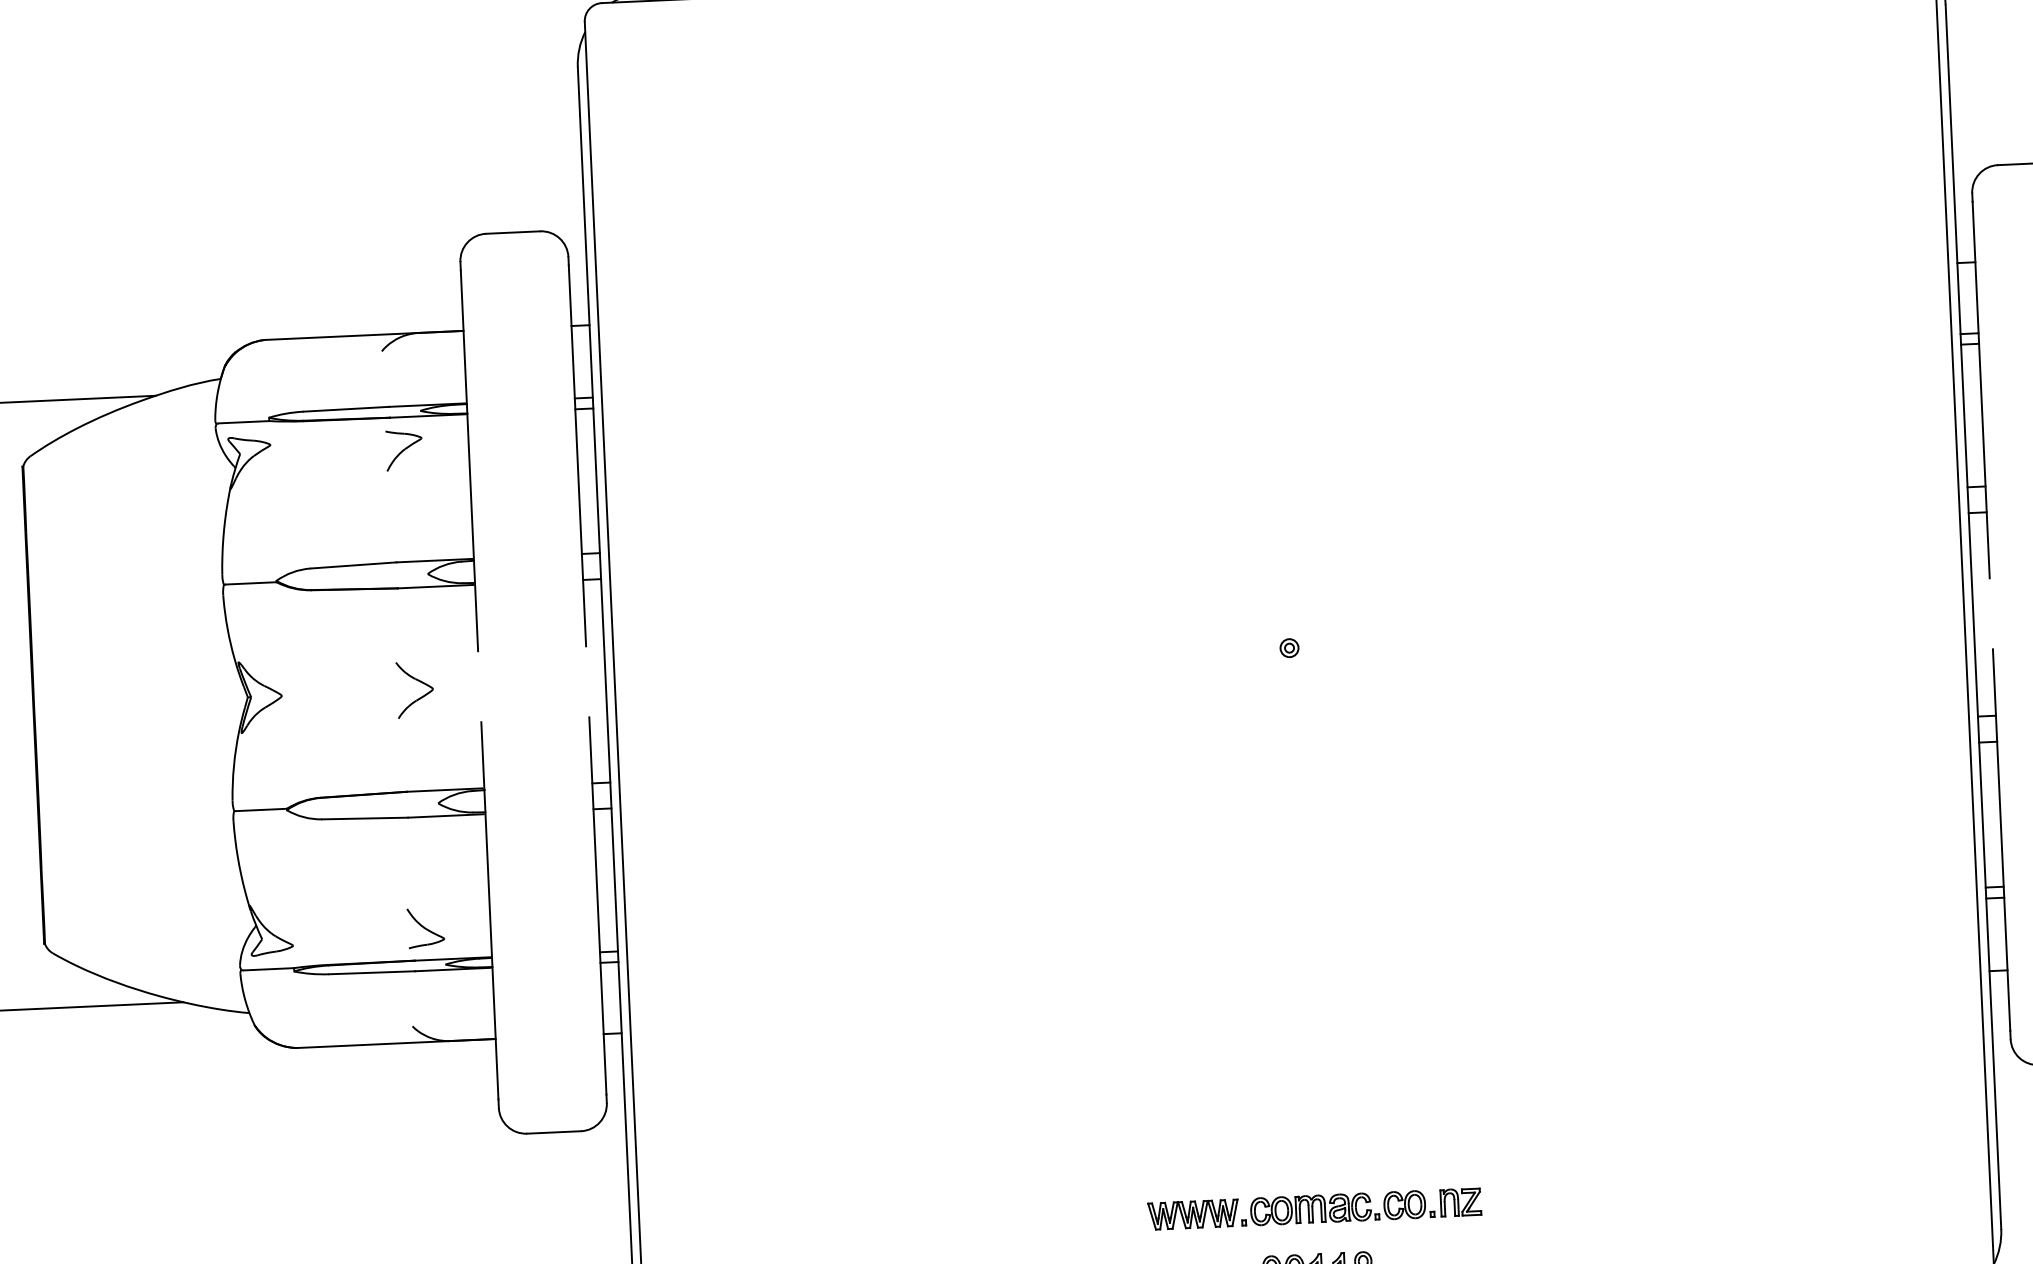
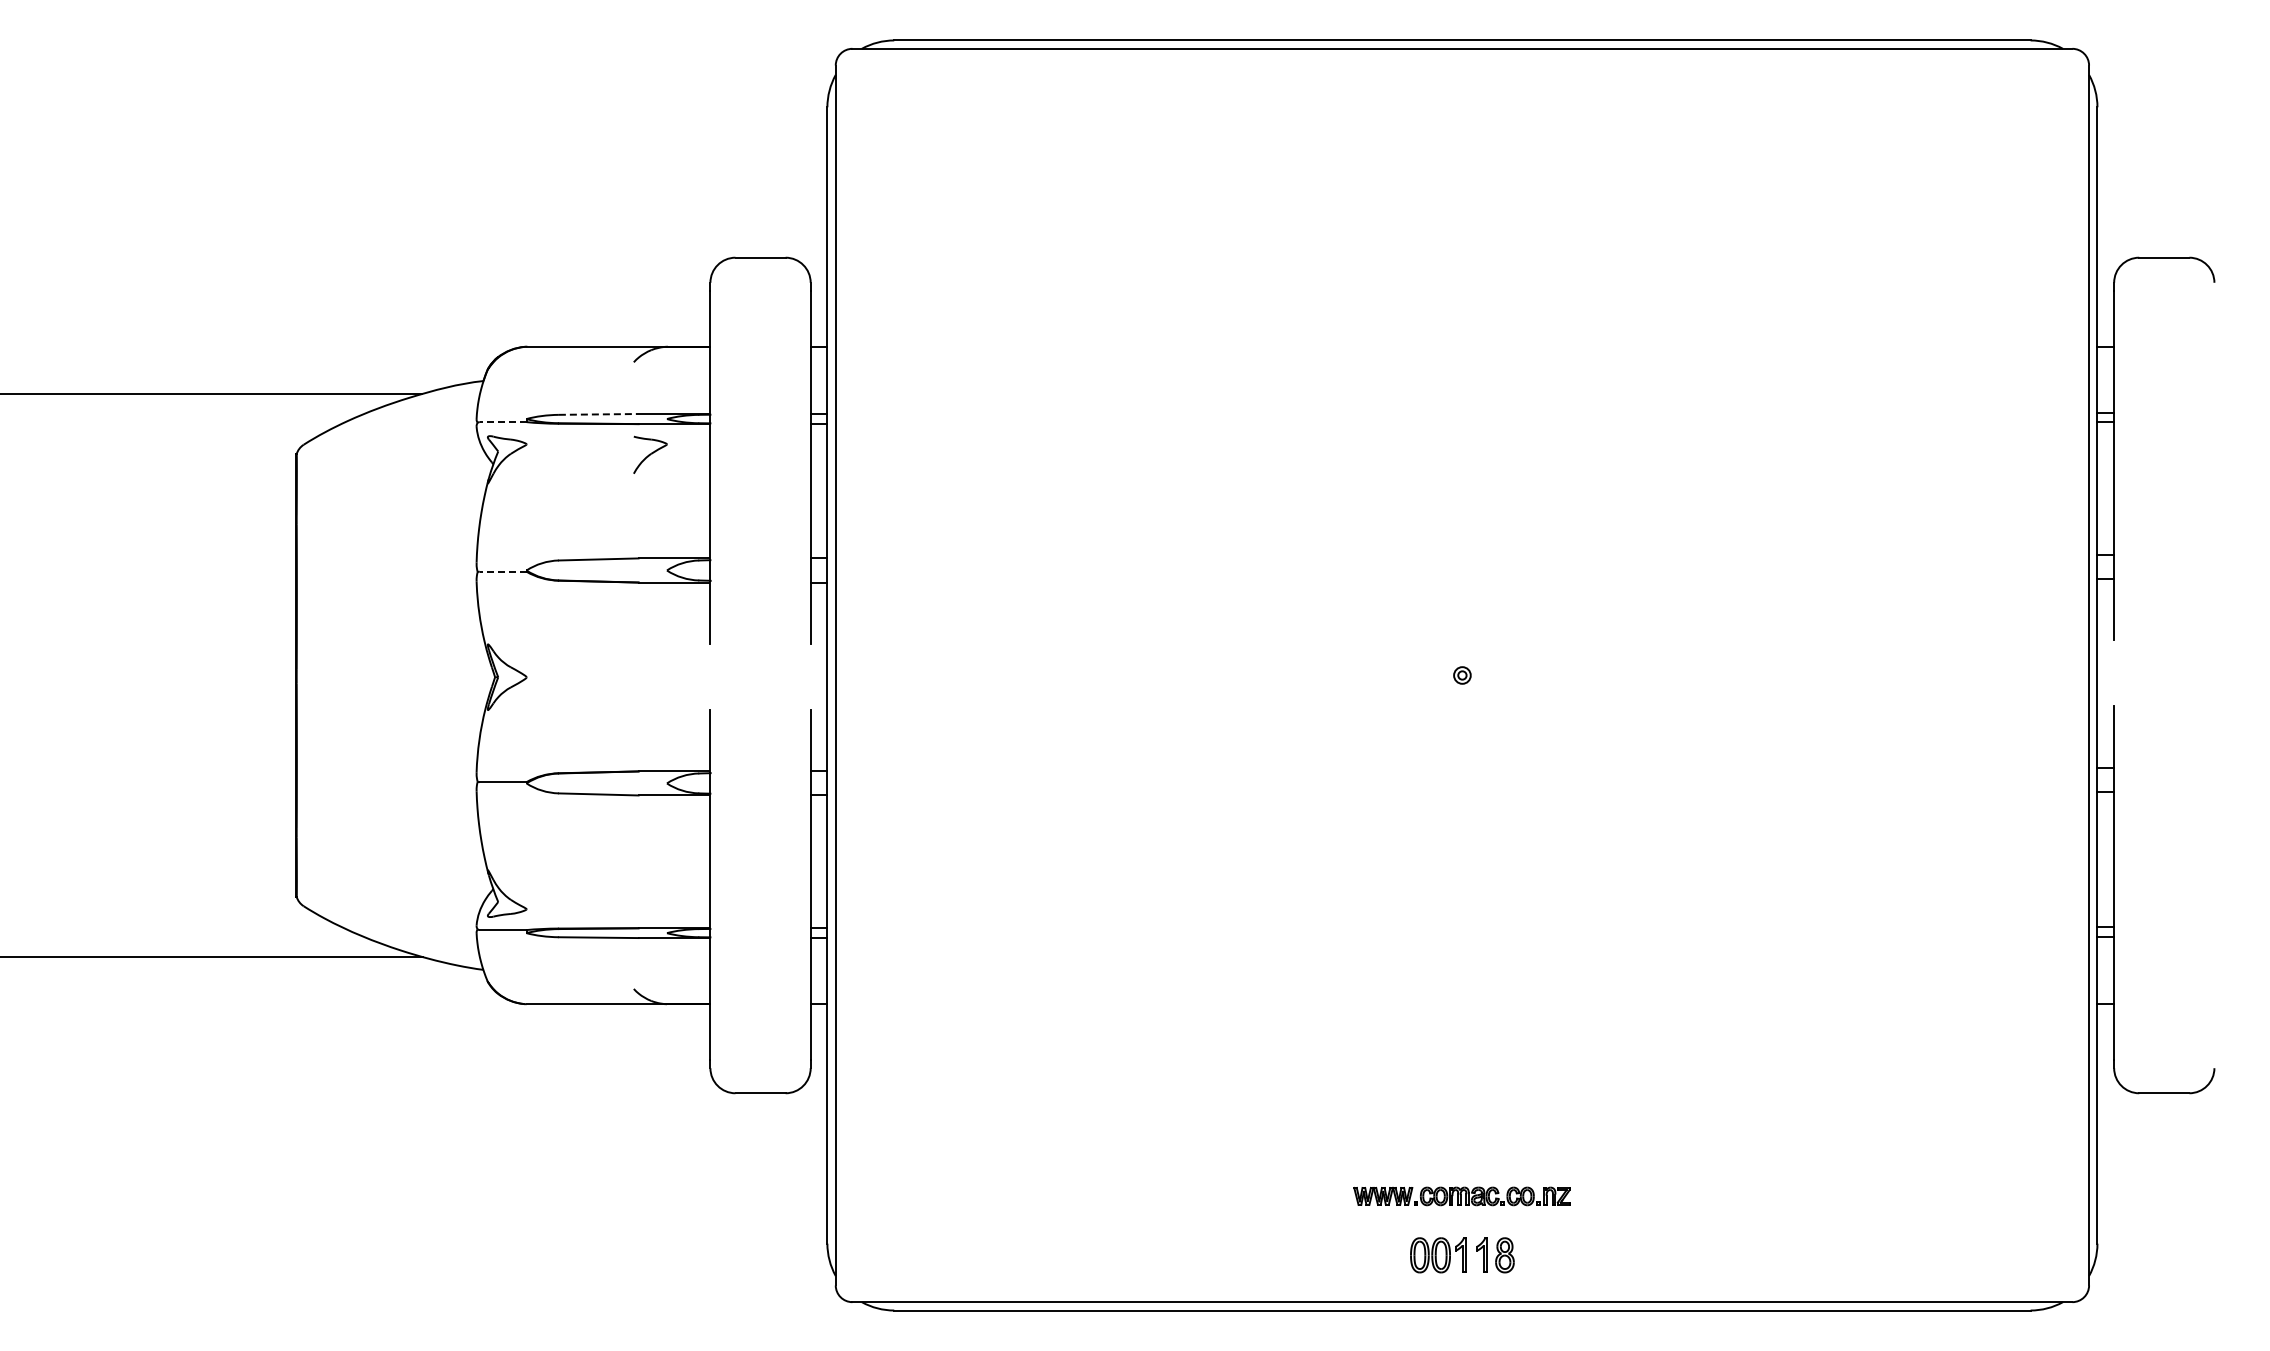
line: (346, 409) -> (598, 414), solid -> dashed
line: (243, 422) -> (502, 422), solid -> dashed
line: (250, 583) -> (502, 571), solid -> dashed
part: (419, 682) -> (654, 670), removed
part: (426, 928) -> (650, 898), removed
part: (1314, 1209) -> (1461, 1196), size x0.7

